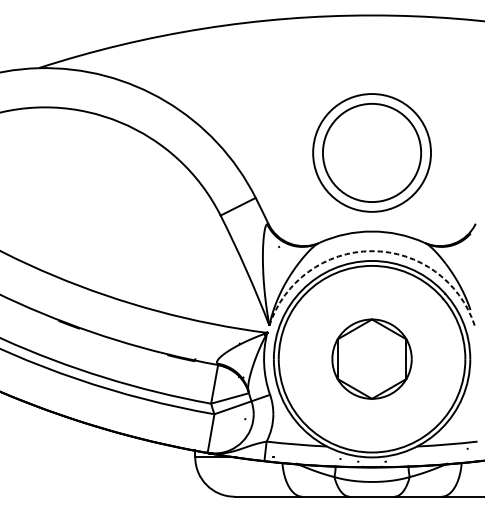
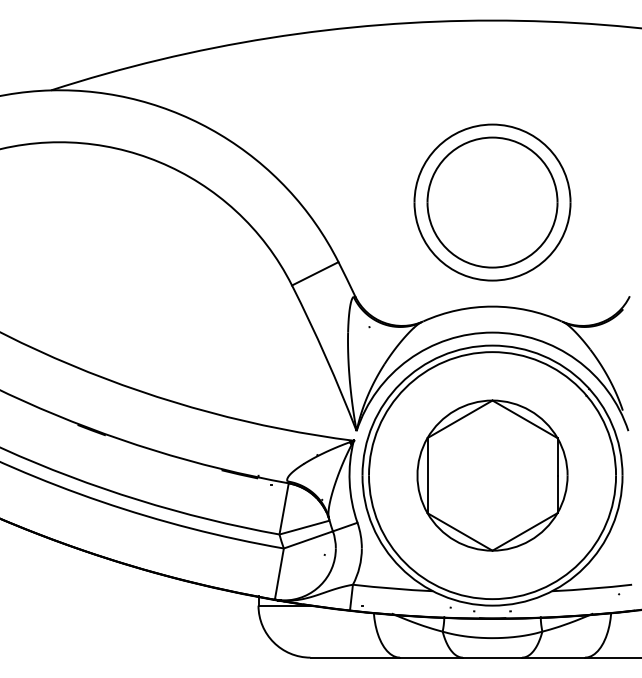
arc: (372, 251) -> (492, 332), dashed -> solid
part: (372, 359) -> (492, 475), size x1.43

